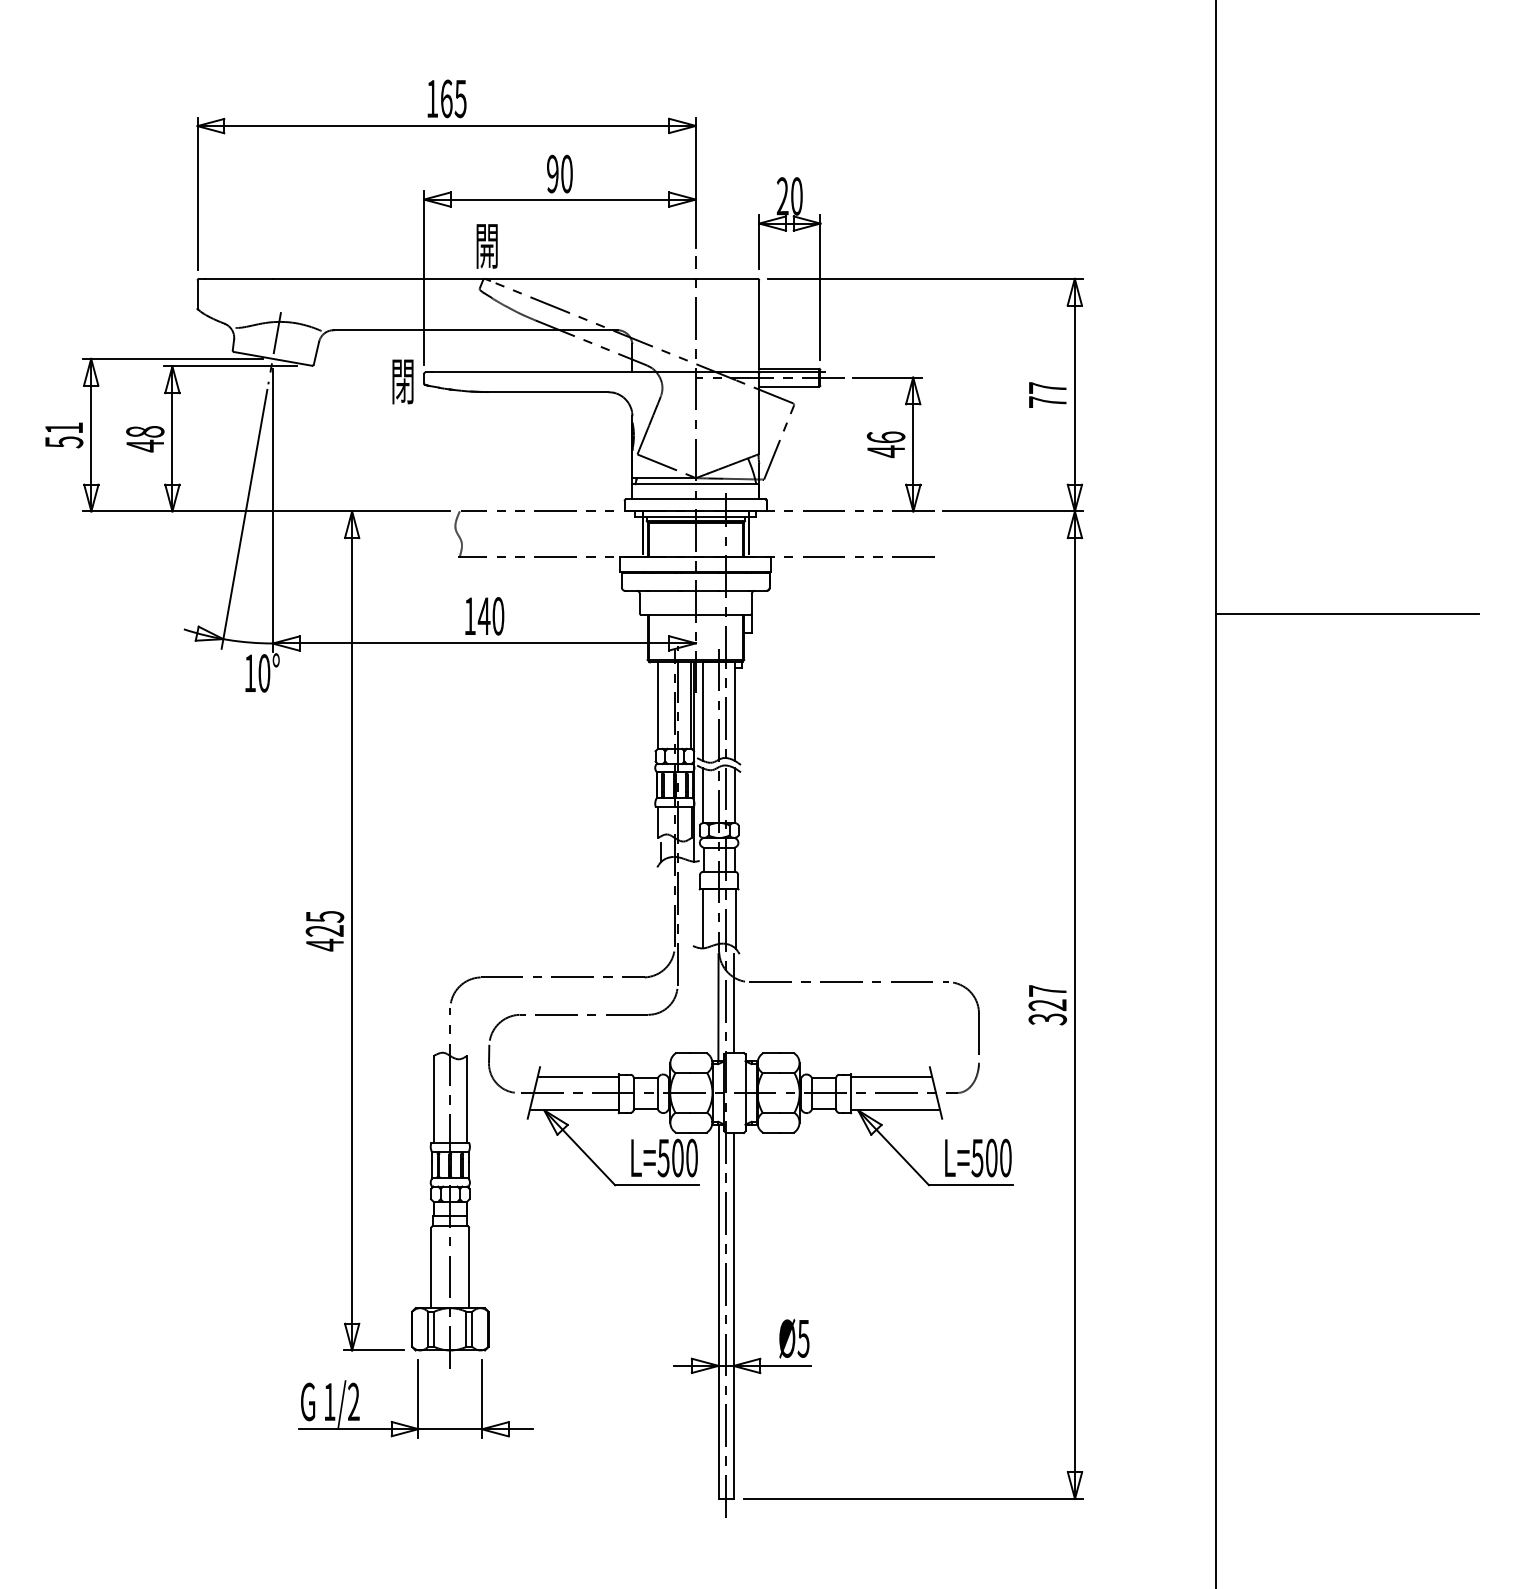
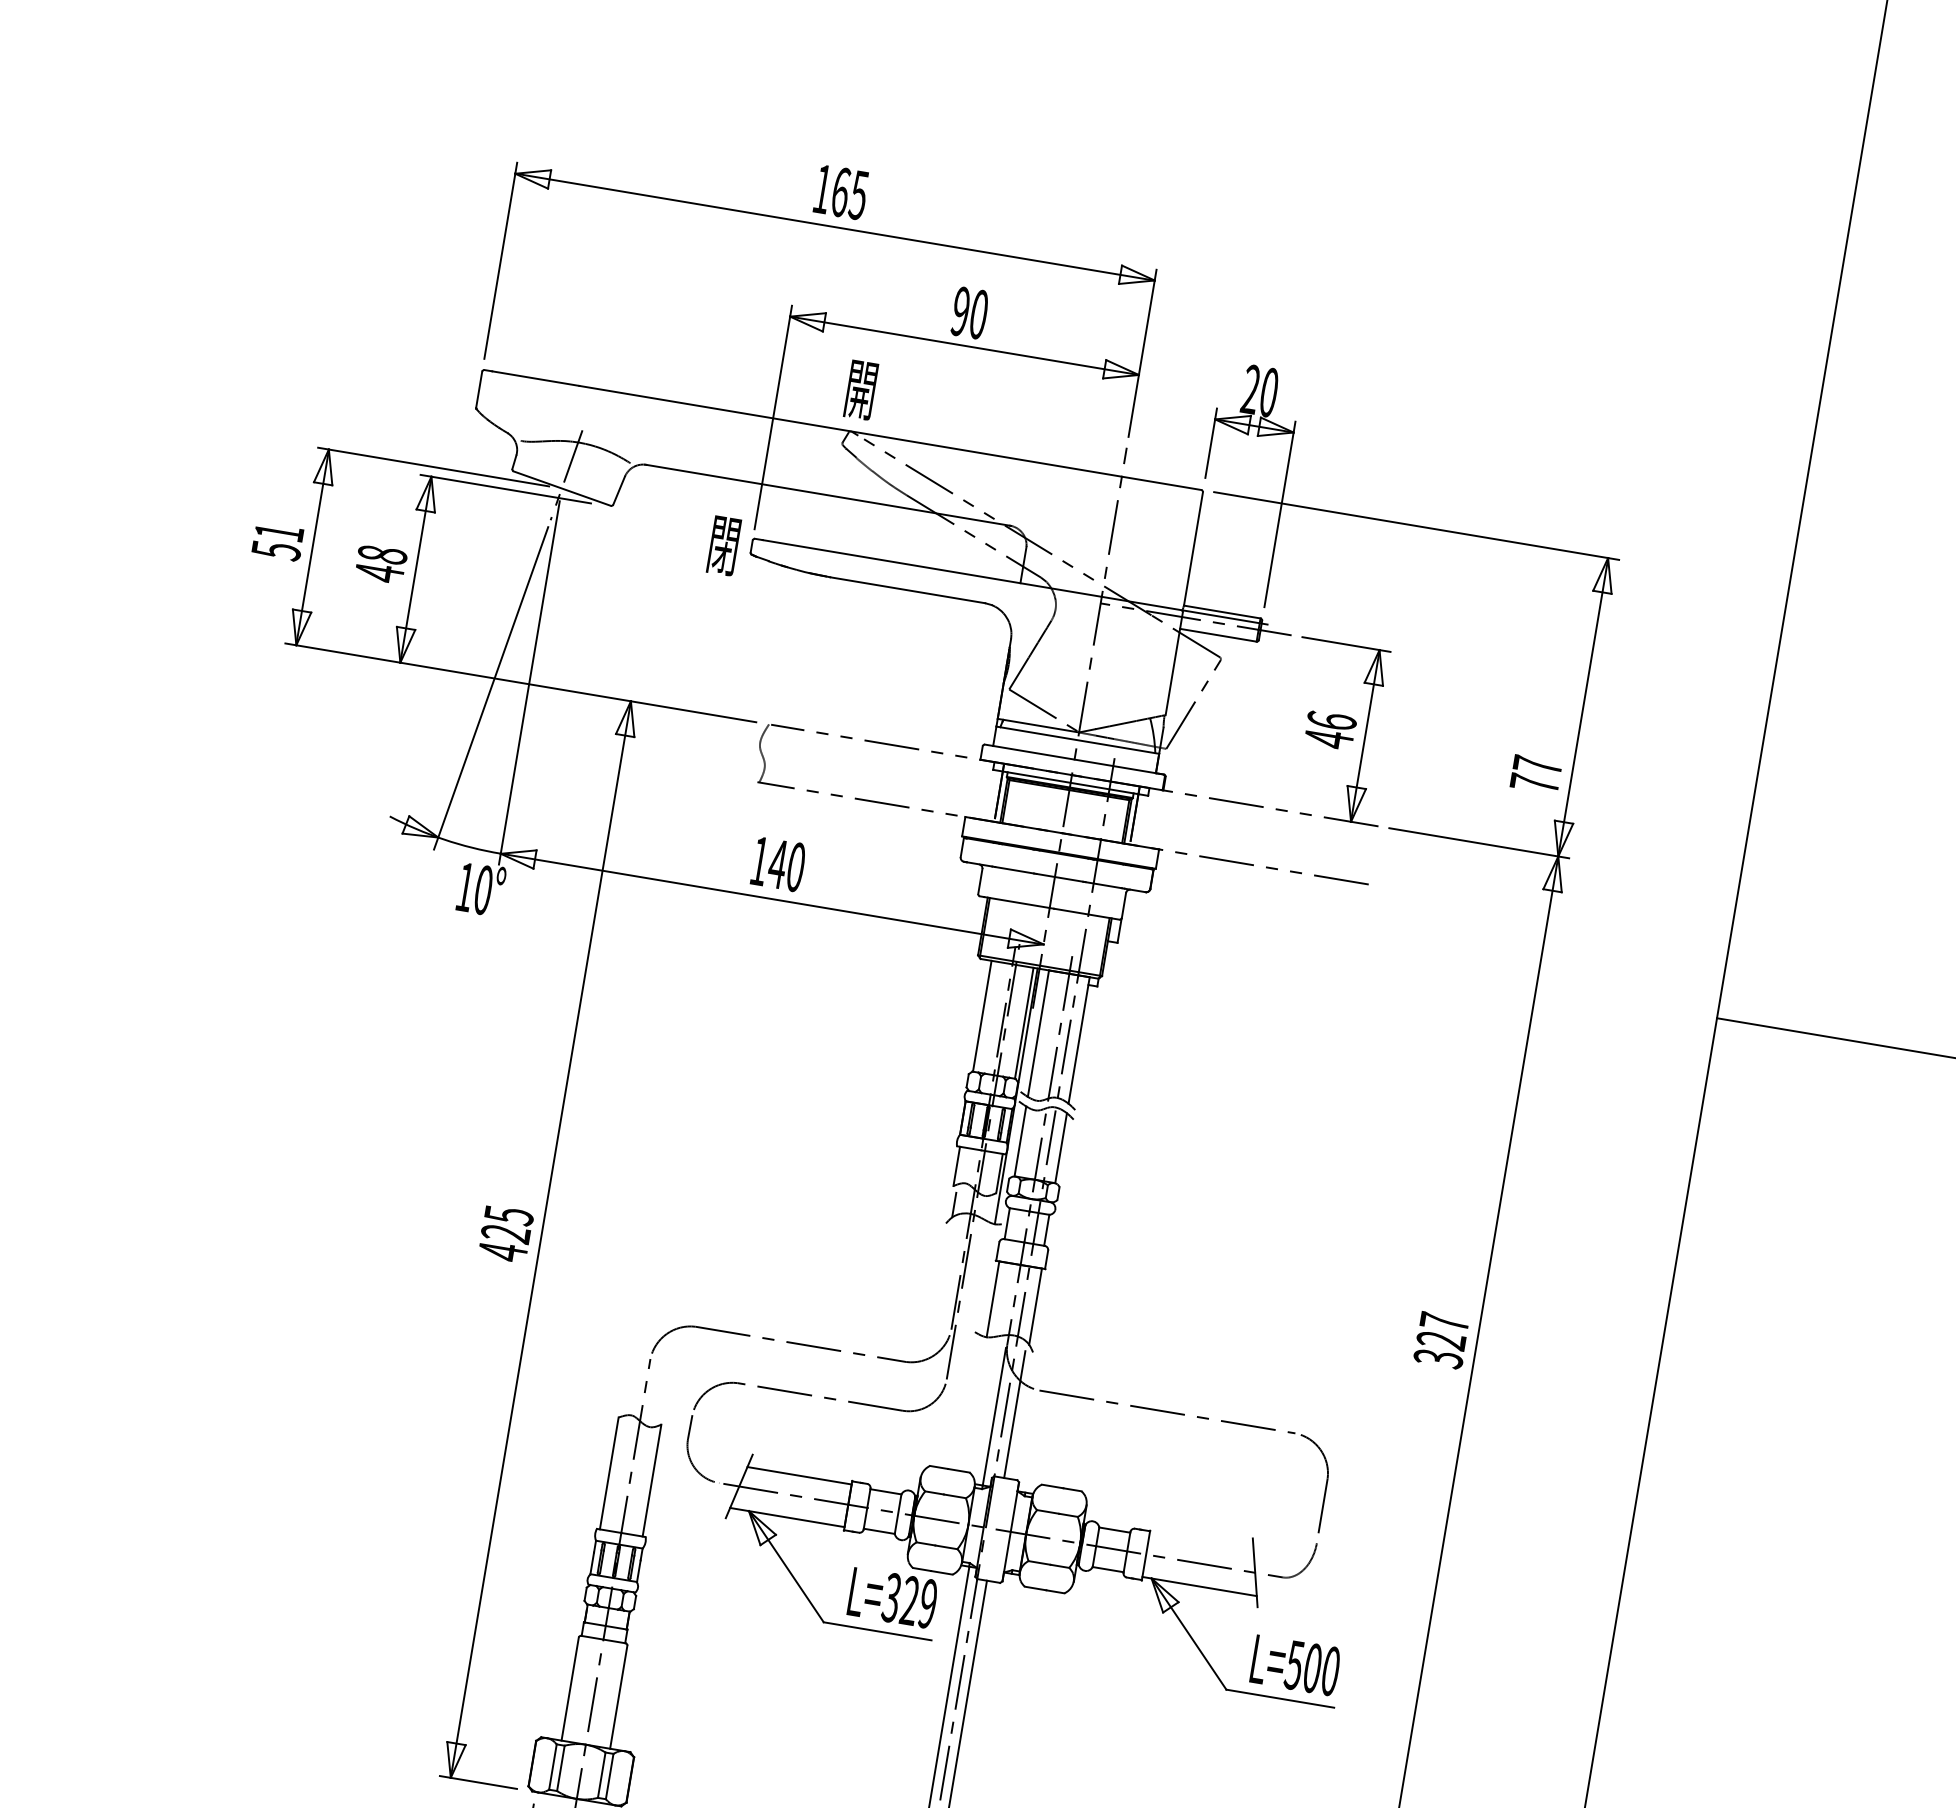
text: (1047, 394) -> (1535, 773), moved
text: (1047, 1005) -> (1441, 1340), moved
line: (891, 1077) -> (1201, 1543), removed
text: (677, 1157) -> (909, 1600), L=500 -> L=329

